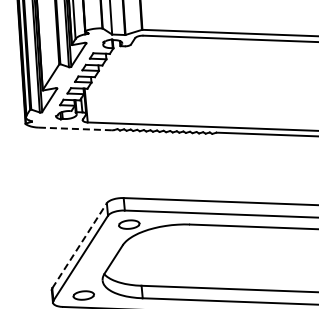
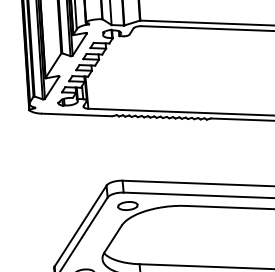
line: (75, 128) -> (76, 114), dashed -> solid
line: (79, 245) -> (80, 225), dashed -> solid

